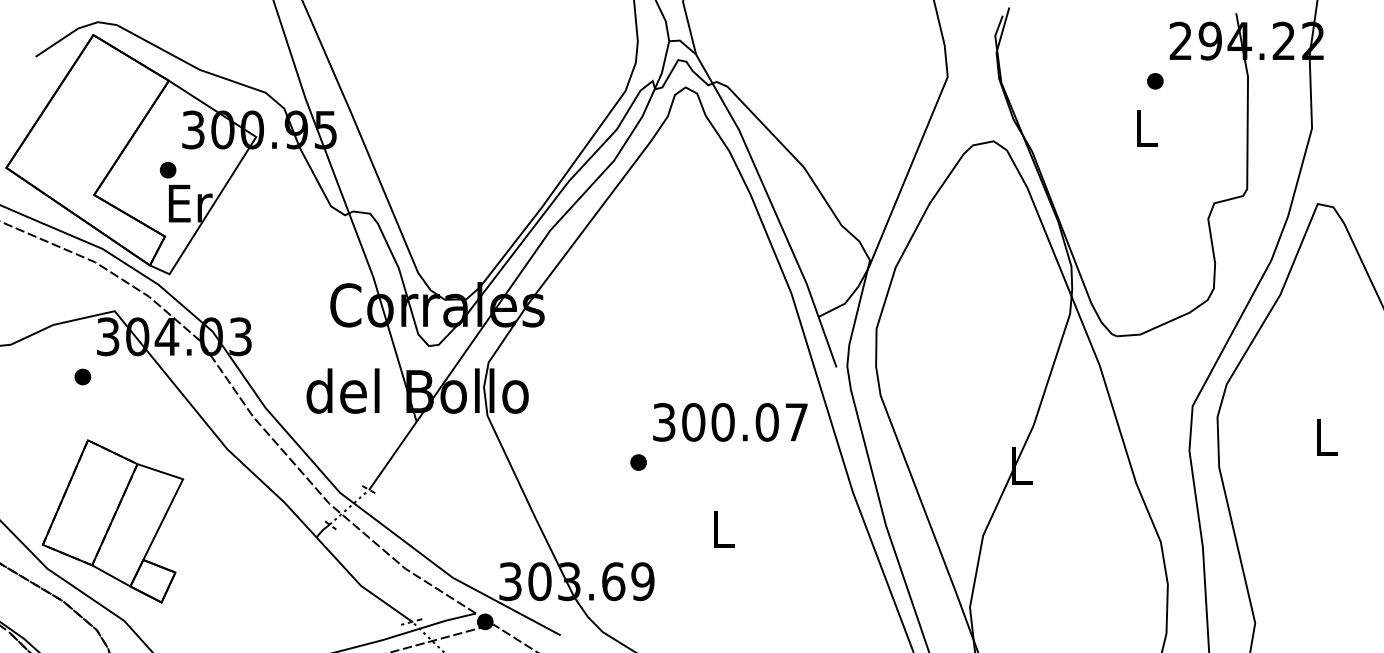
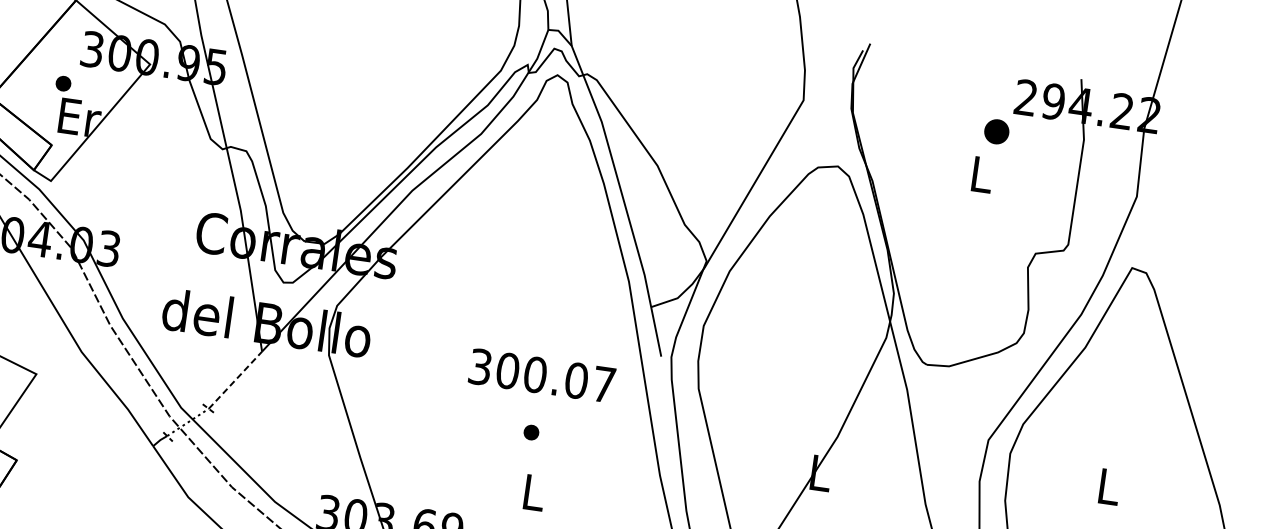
part: (1155, 81) -> (996, 132), size x1.6
text: (730, 422) -> (542, 375), moved
line: (393, 455) -> (235, 380), solid -> dashed
part: (638, 462) -> (531, 432), moved

